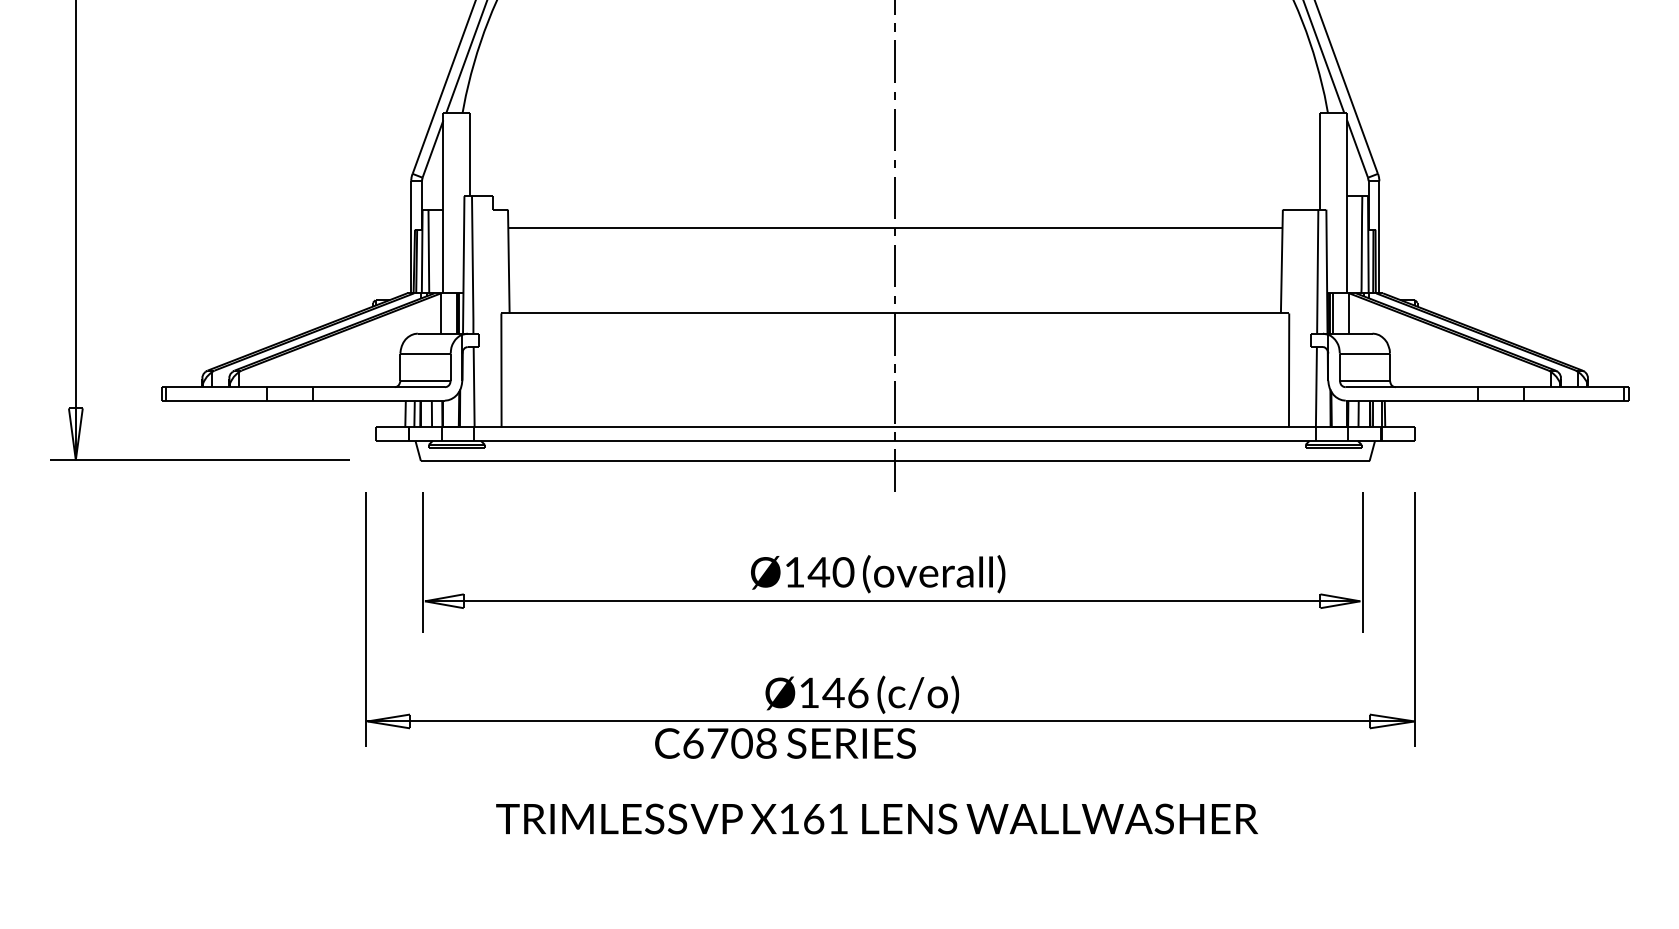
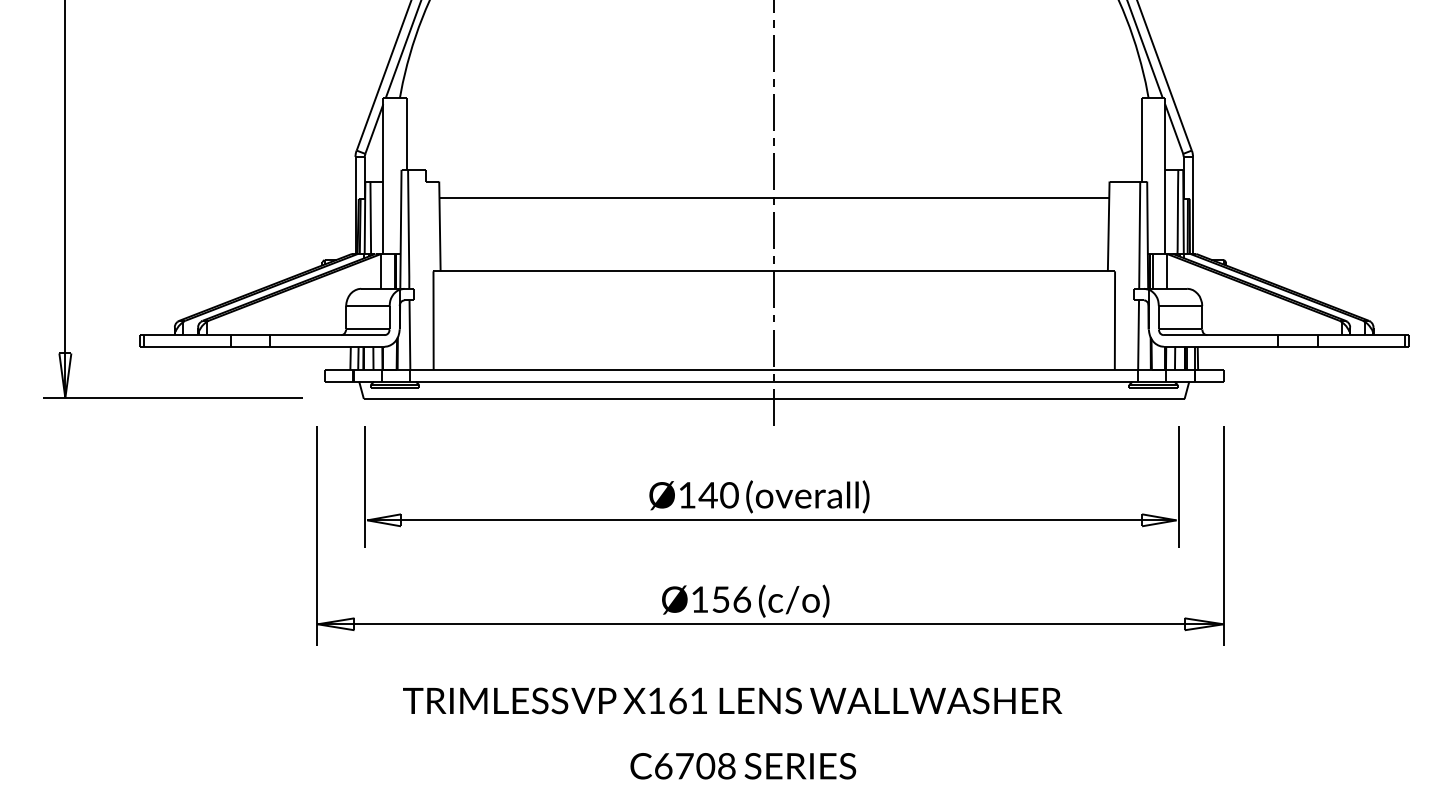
text: (833, 693) -> (720, 600), Ø146 -> Ø156
text: (785, 743) -> (743, 766), moved
text: (876, 818) -> (732, 700), moved

